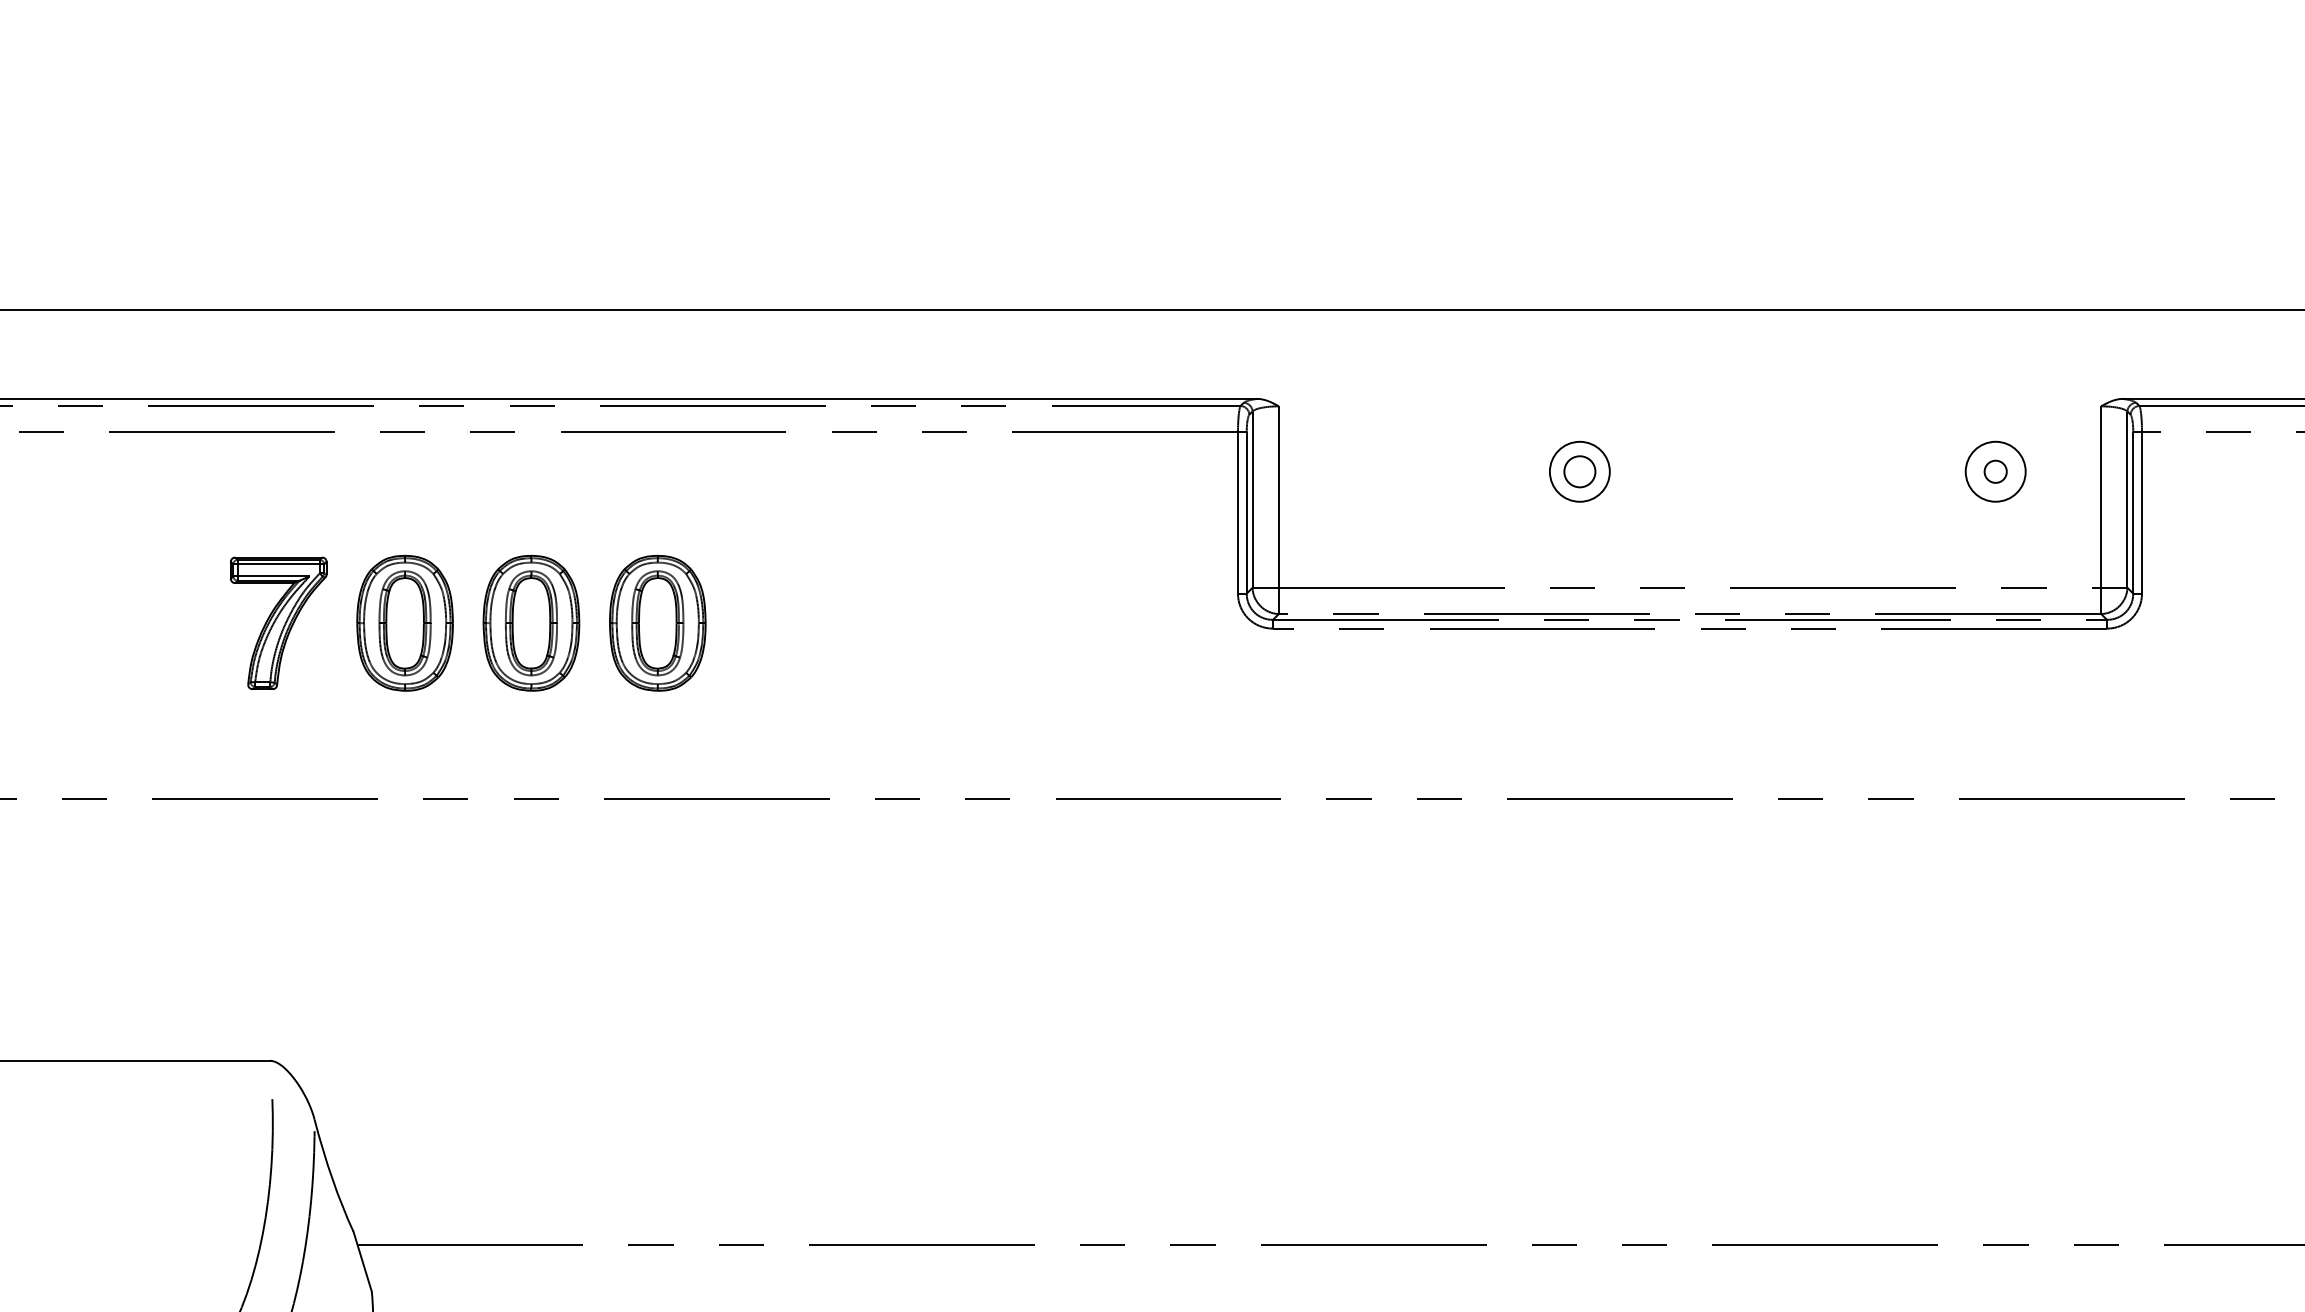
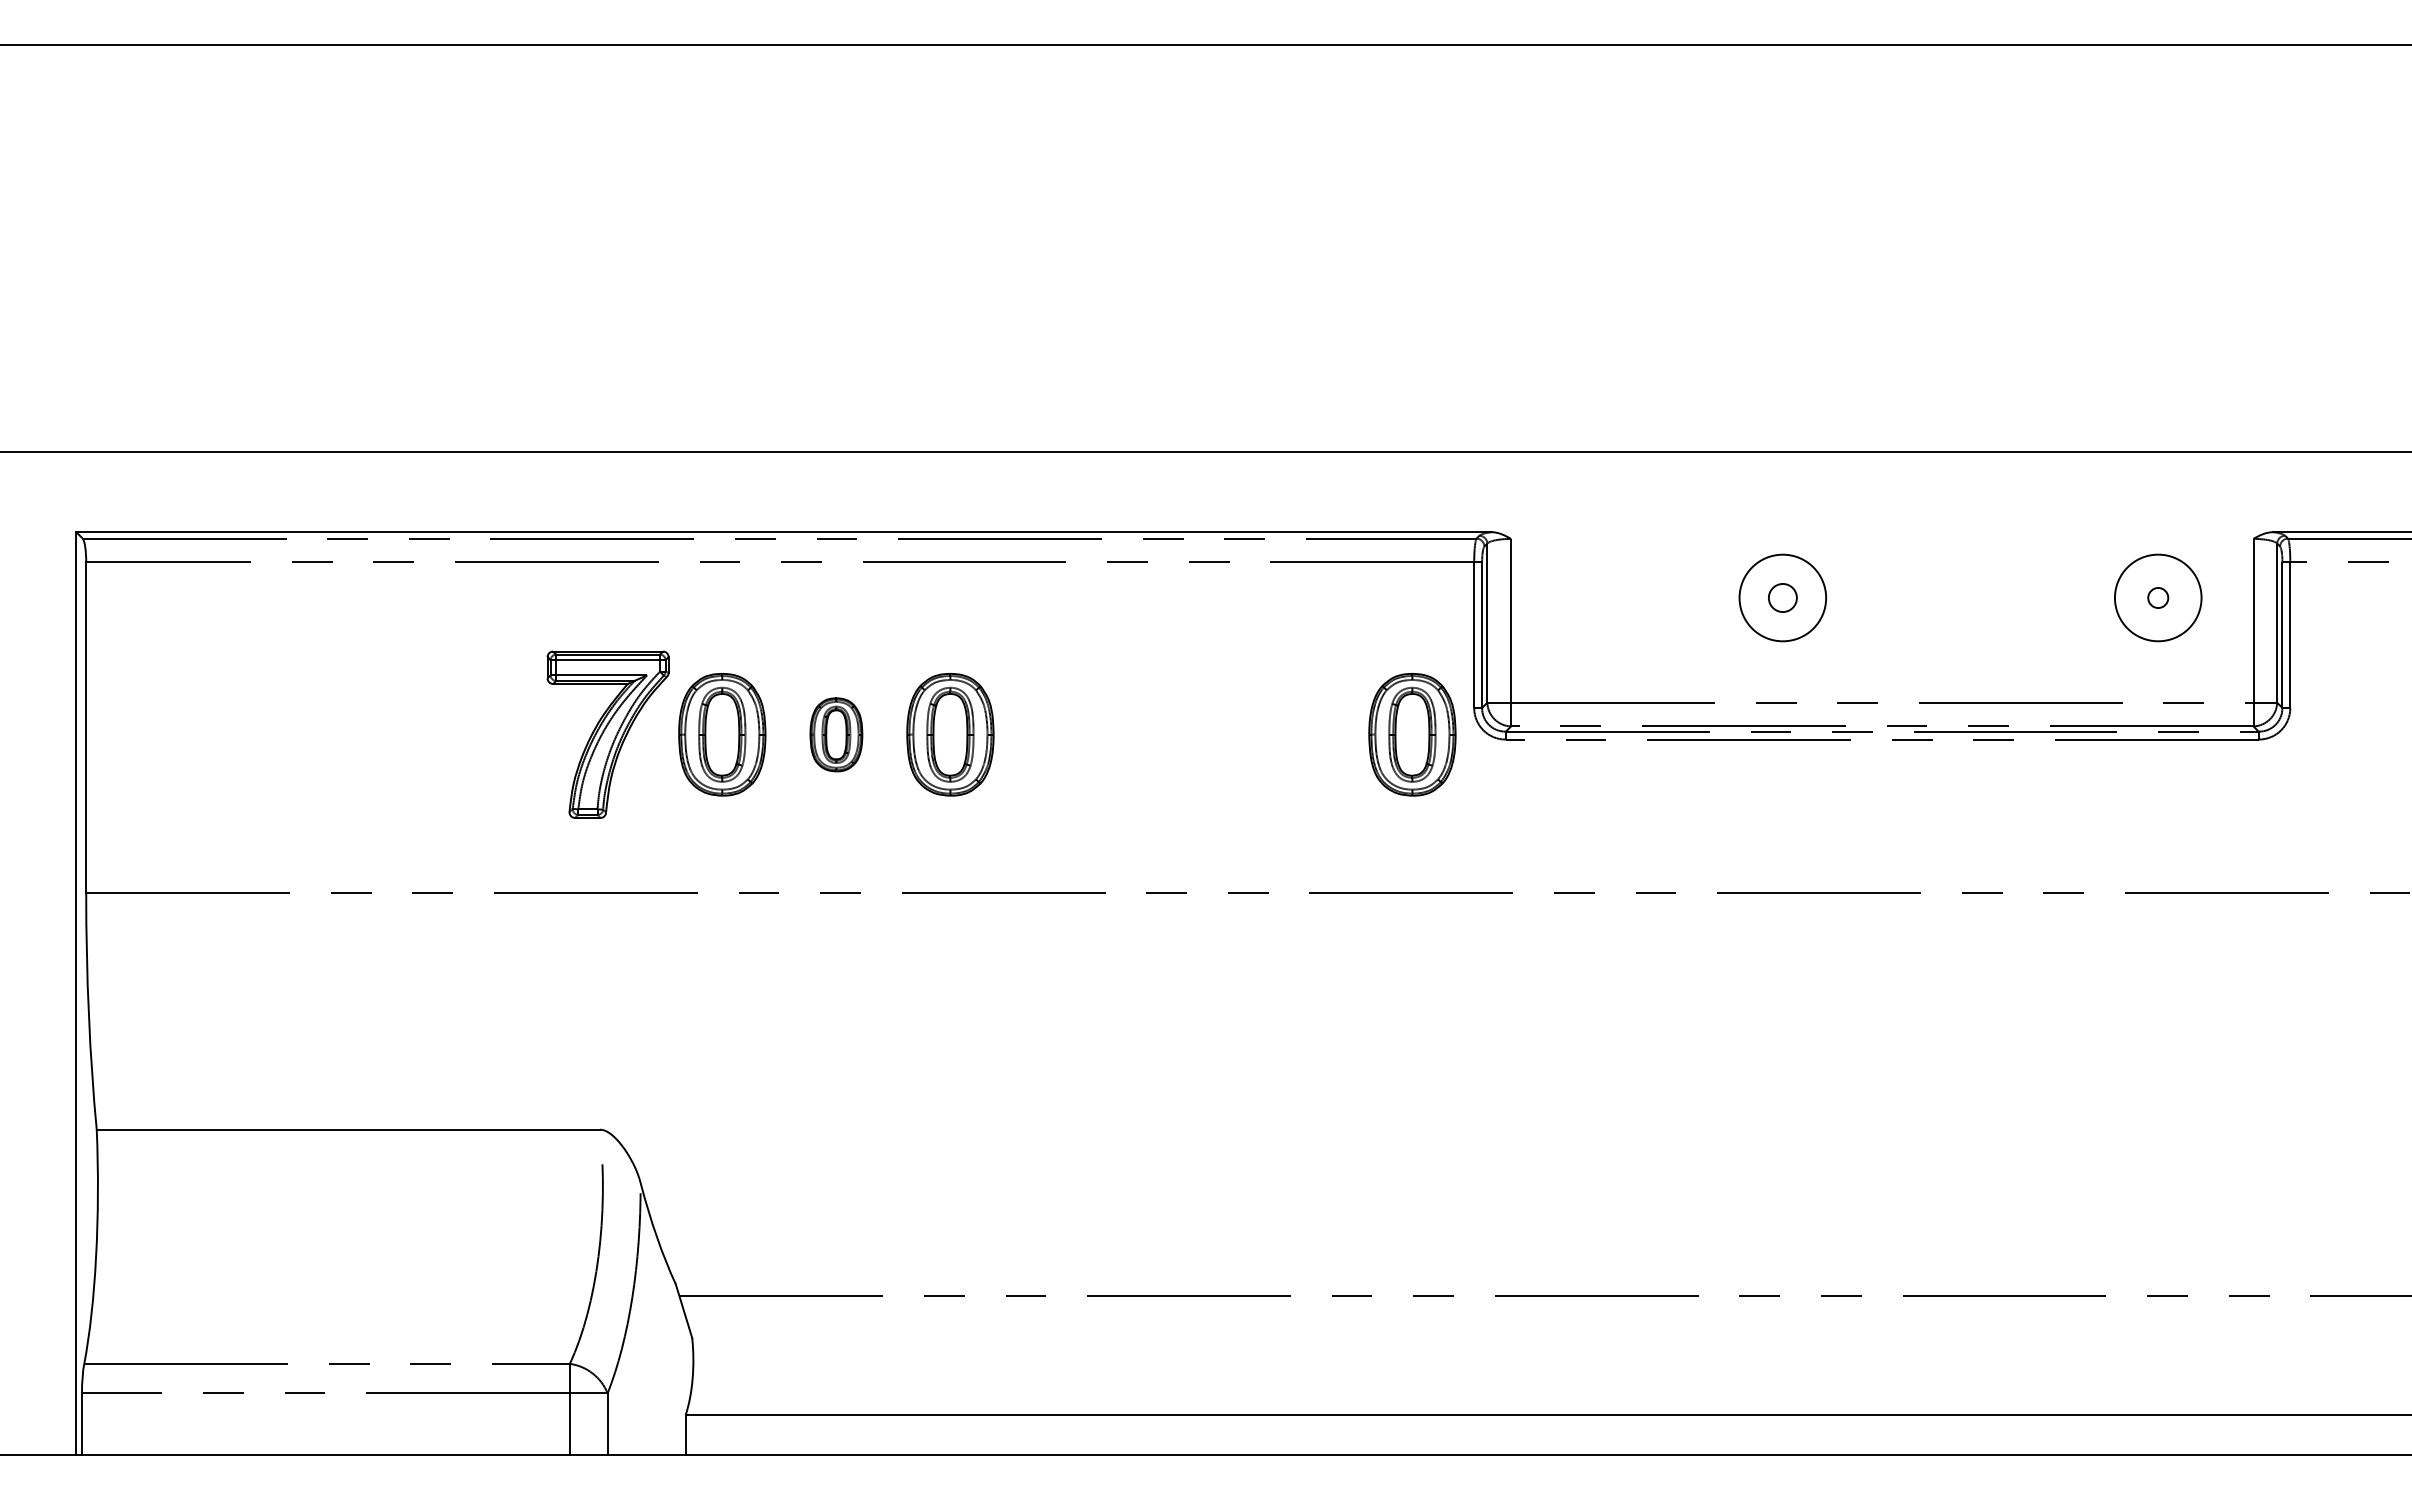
circle: (1579, 471) -> (1782, 597), size x1.6
circle: (1995, 471) -> (2158, 597), size x1.6
part: (279, 623) -> (608, 734), size x1.4
part: (531, 623) -> (836, 734), size x0.6
part: (1169, 623) -> (1412, 734), added

